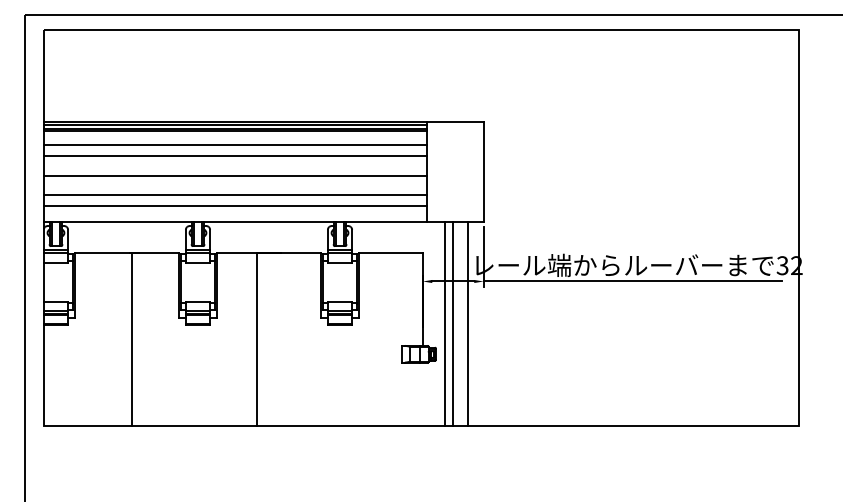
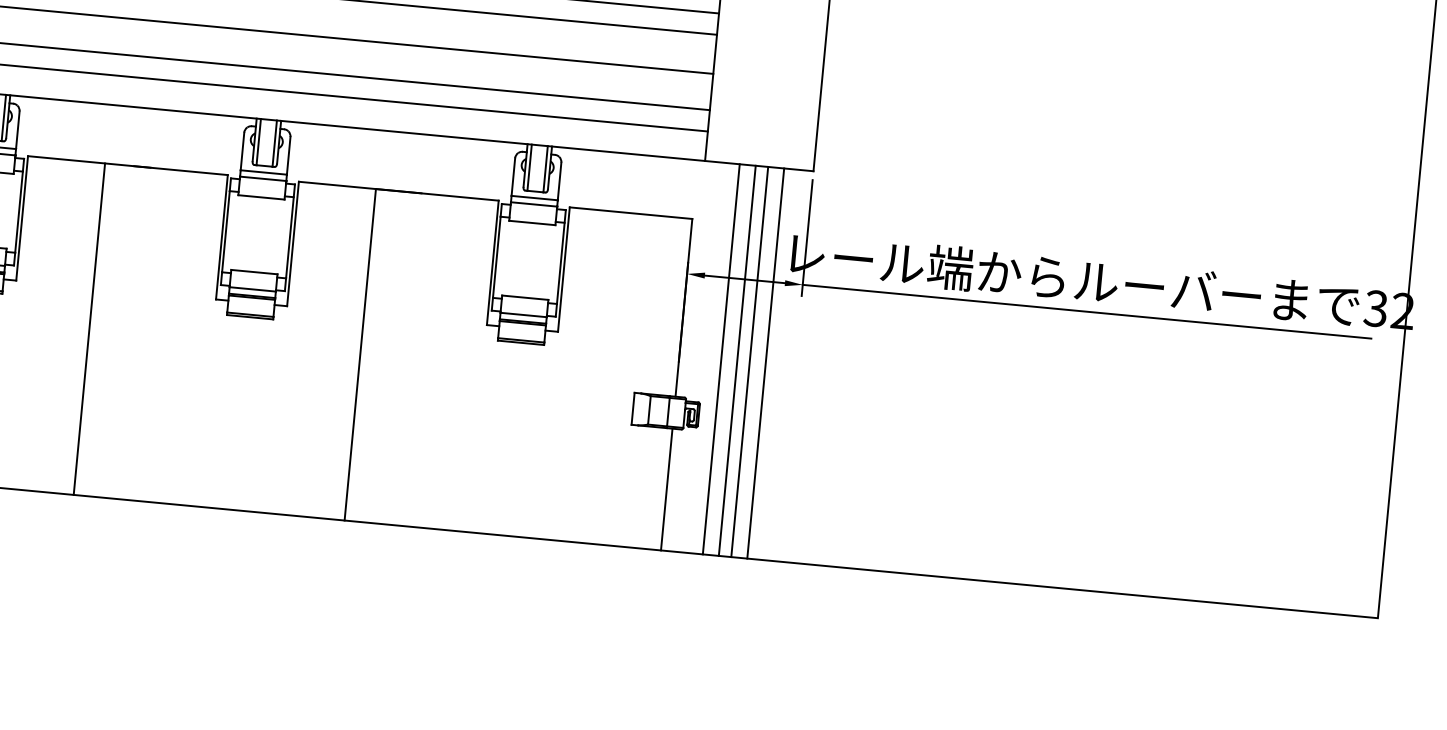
line: (459, 323) -> (749, 360), added
line: (132, 339) -> (90, 329), moved
line: (422, 394) -> (665, 489), added

